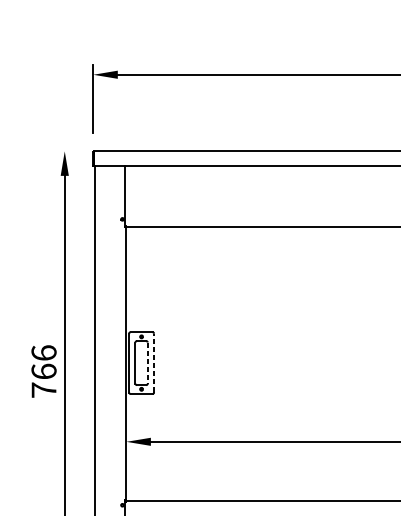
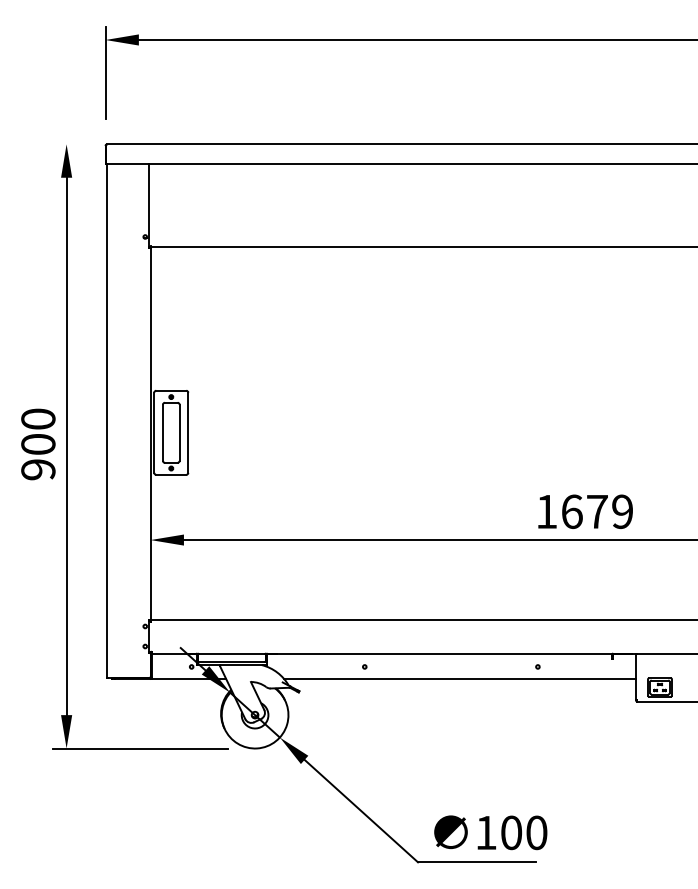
line: (154, 362) -> (188, 432), dashed -> solid
line: (147, 363) -> (179, 433), dashed -> solid
text: (44, 371) -> (38, 444), 766 -> 900

